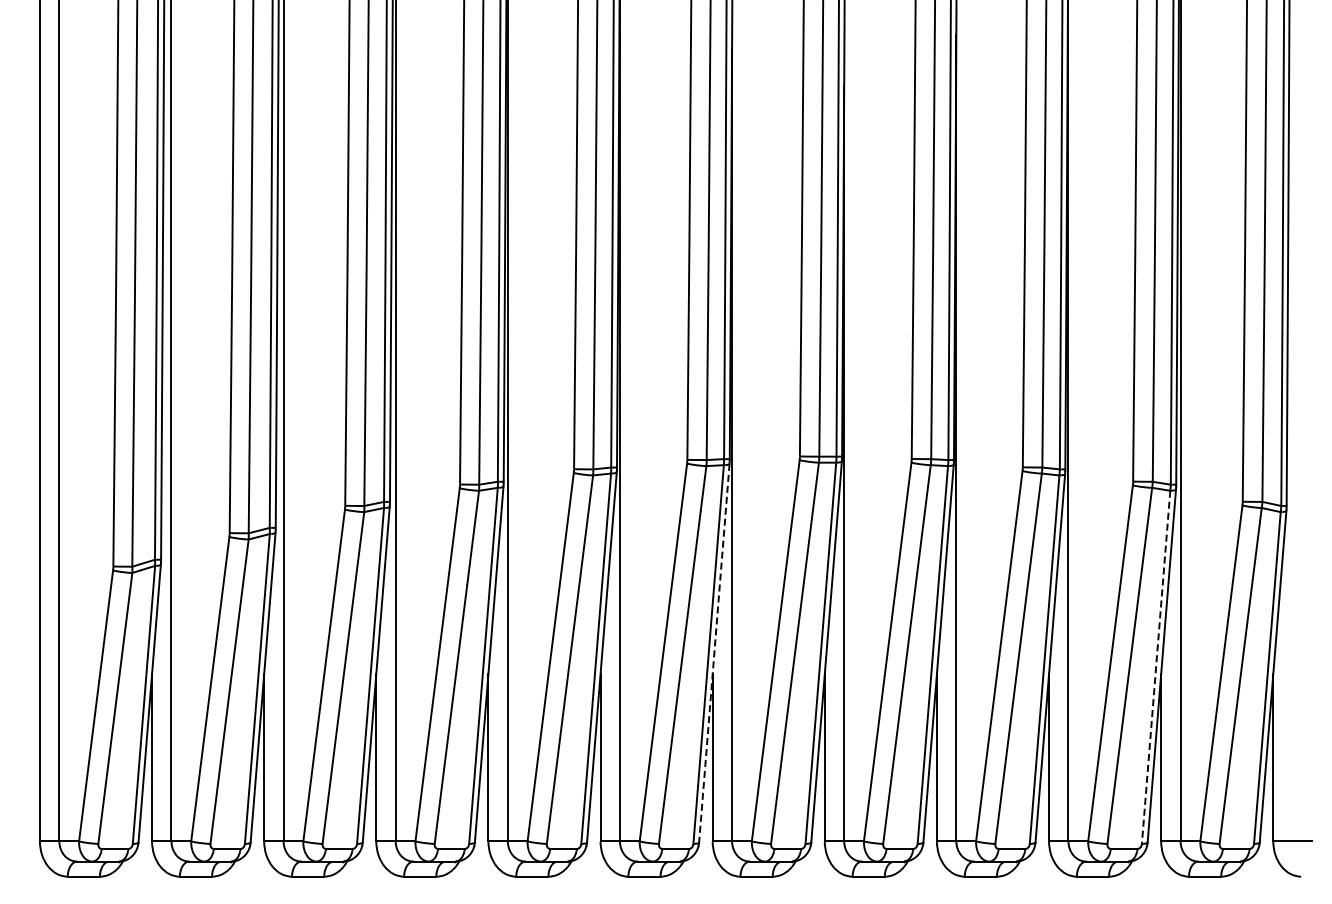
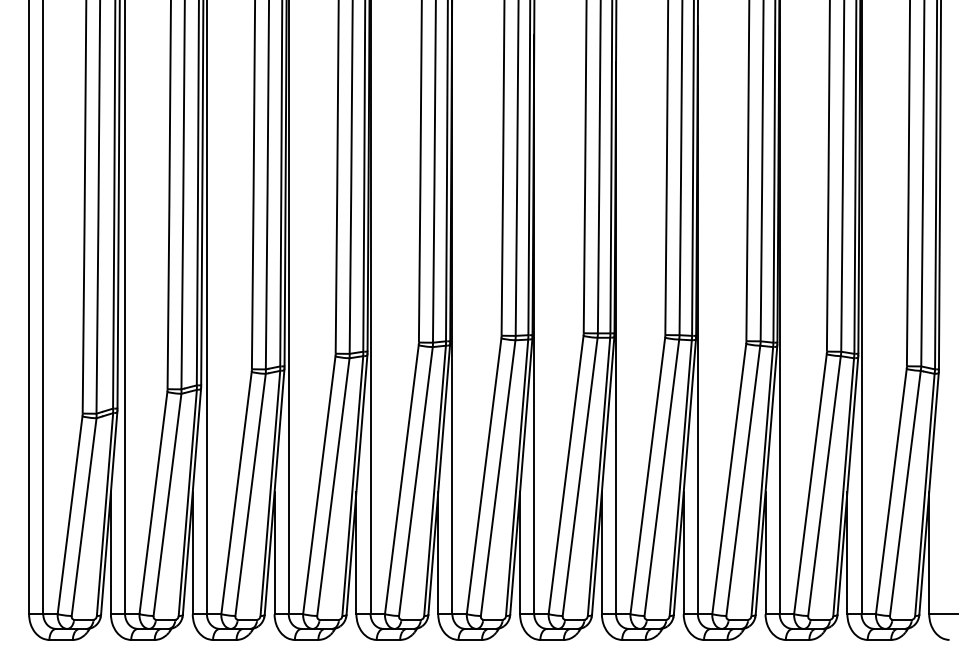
line: (714, 653) -> (521, 477), dashed -> solid
line: (1156, 667) -> (843, 487), dashed -> solid

